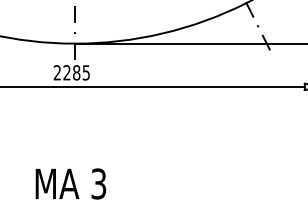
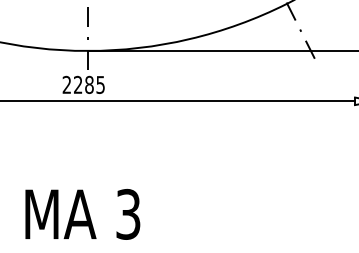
part: (70, 184) -> (82, 214), size x1.4

